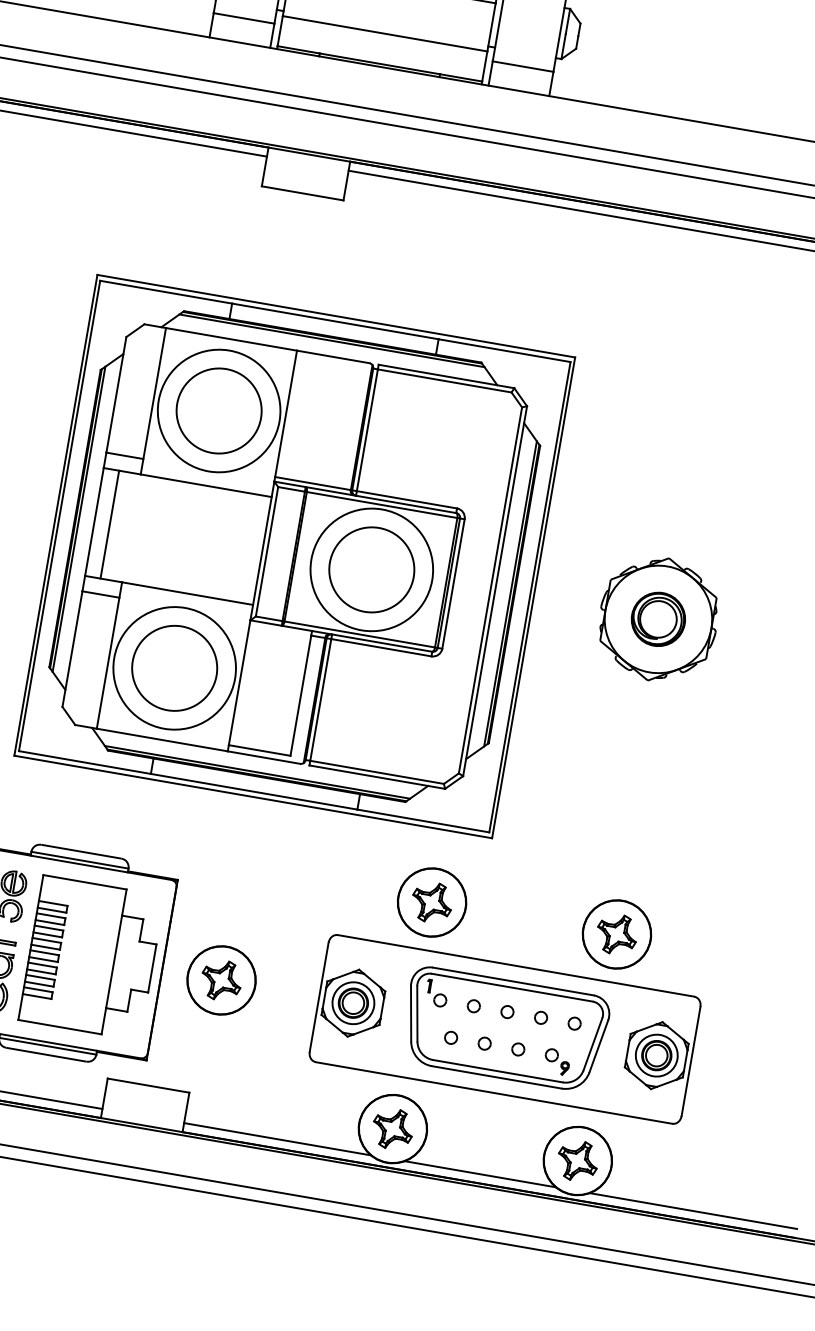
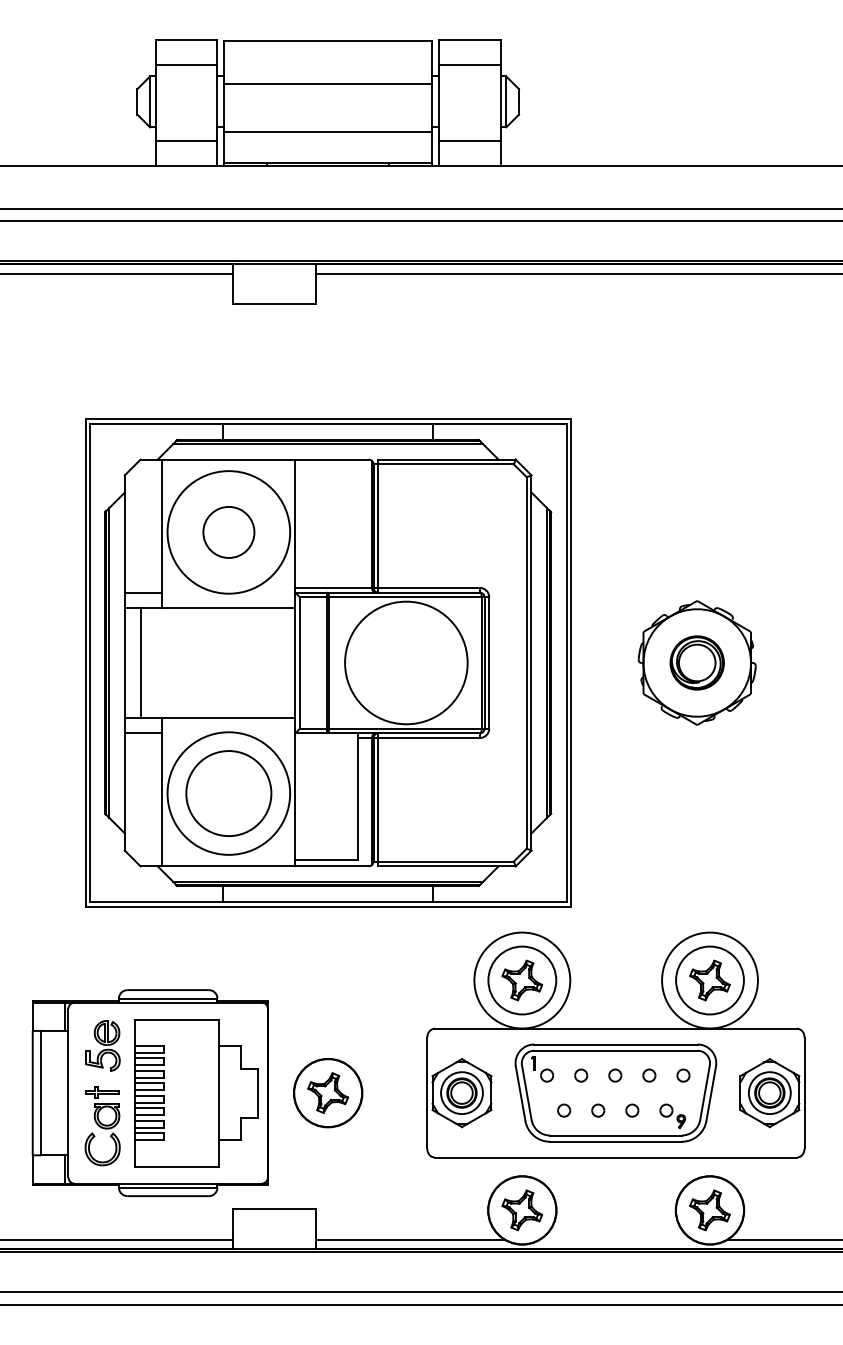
circle: (218, 411) -> (228, 532), size x0.6
circle: (372, 569) -> (406, 662), removed
circle: (432, 902) -> (522, 980), size x1.4
circle: (616, 934) -> (709, 980), size x1.4
line: (479, 1174) -> (615, 1240), removed

